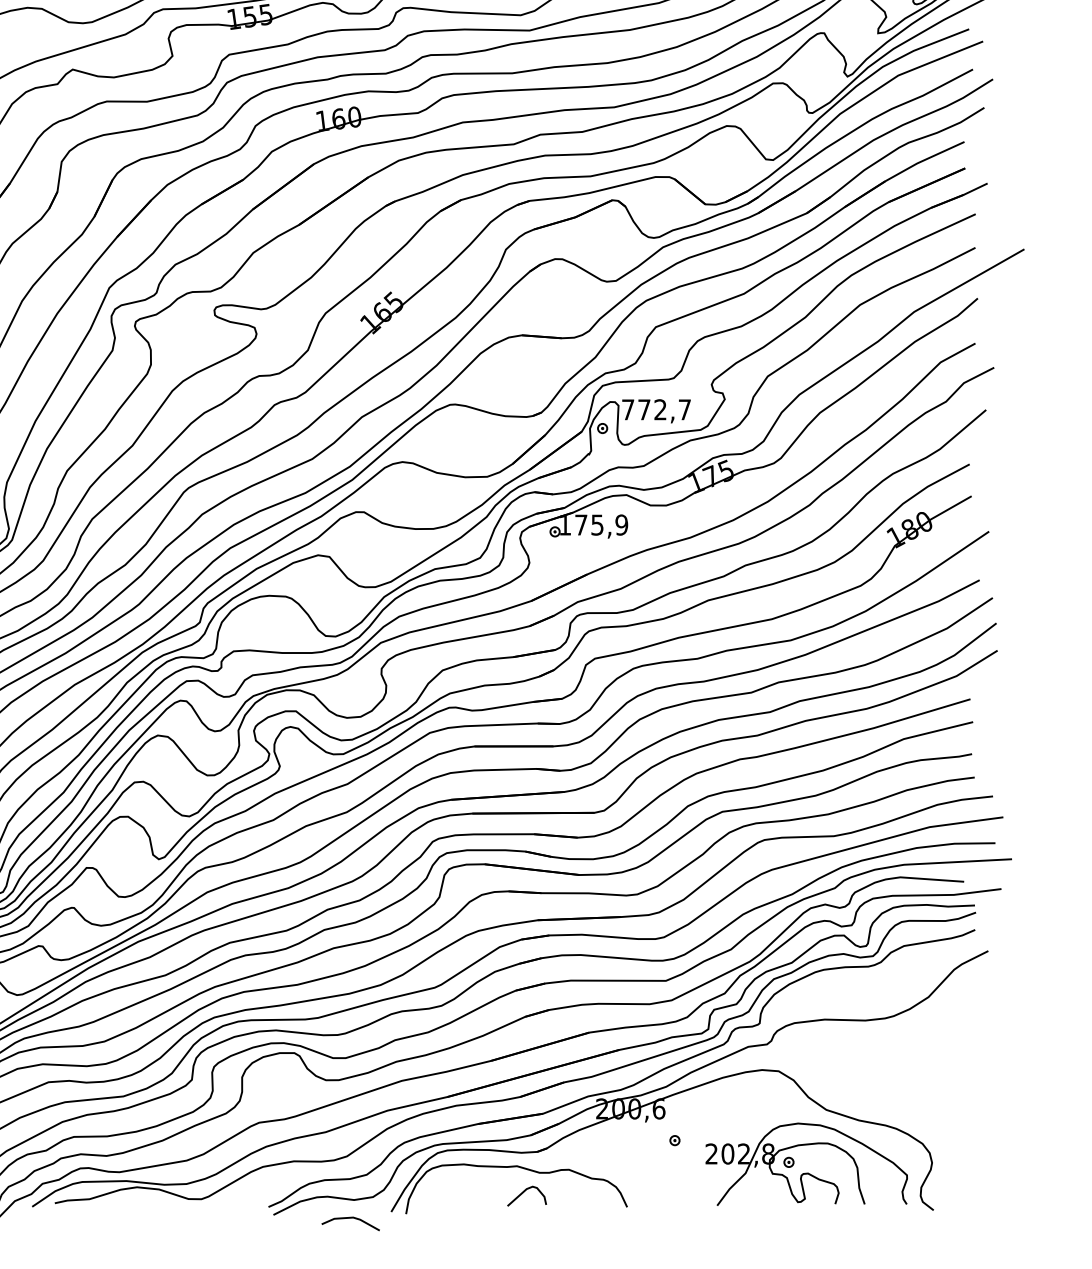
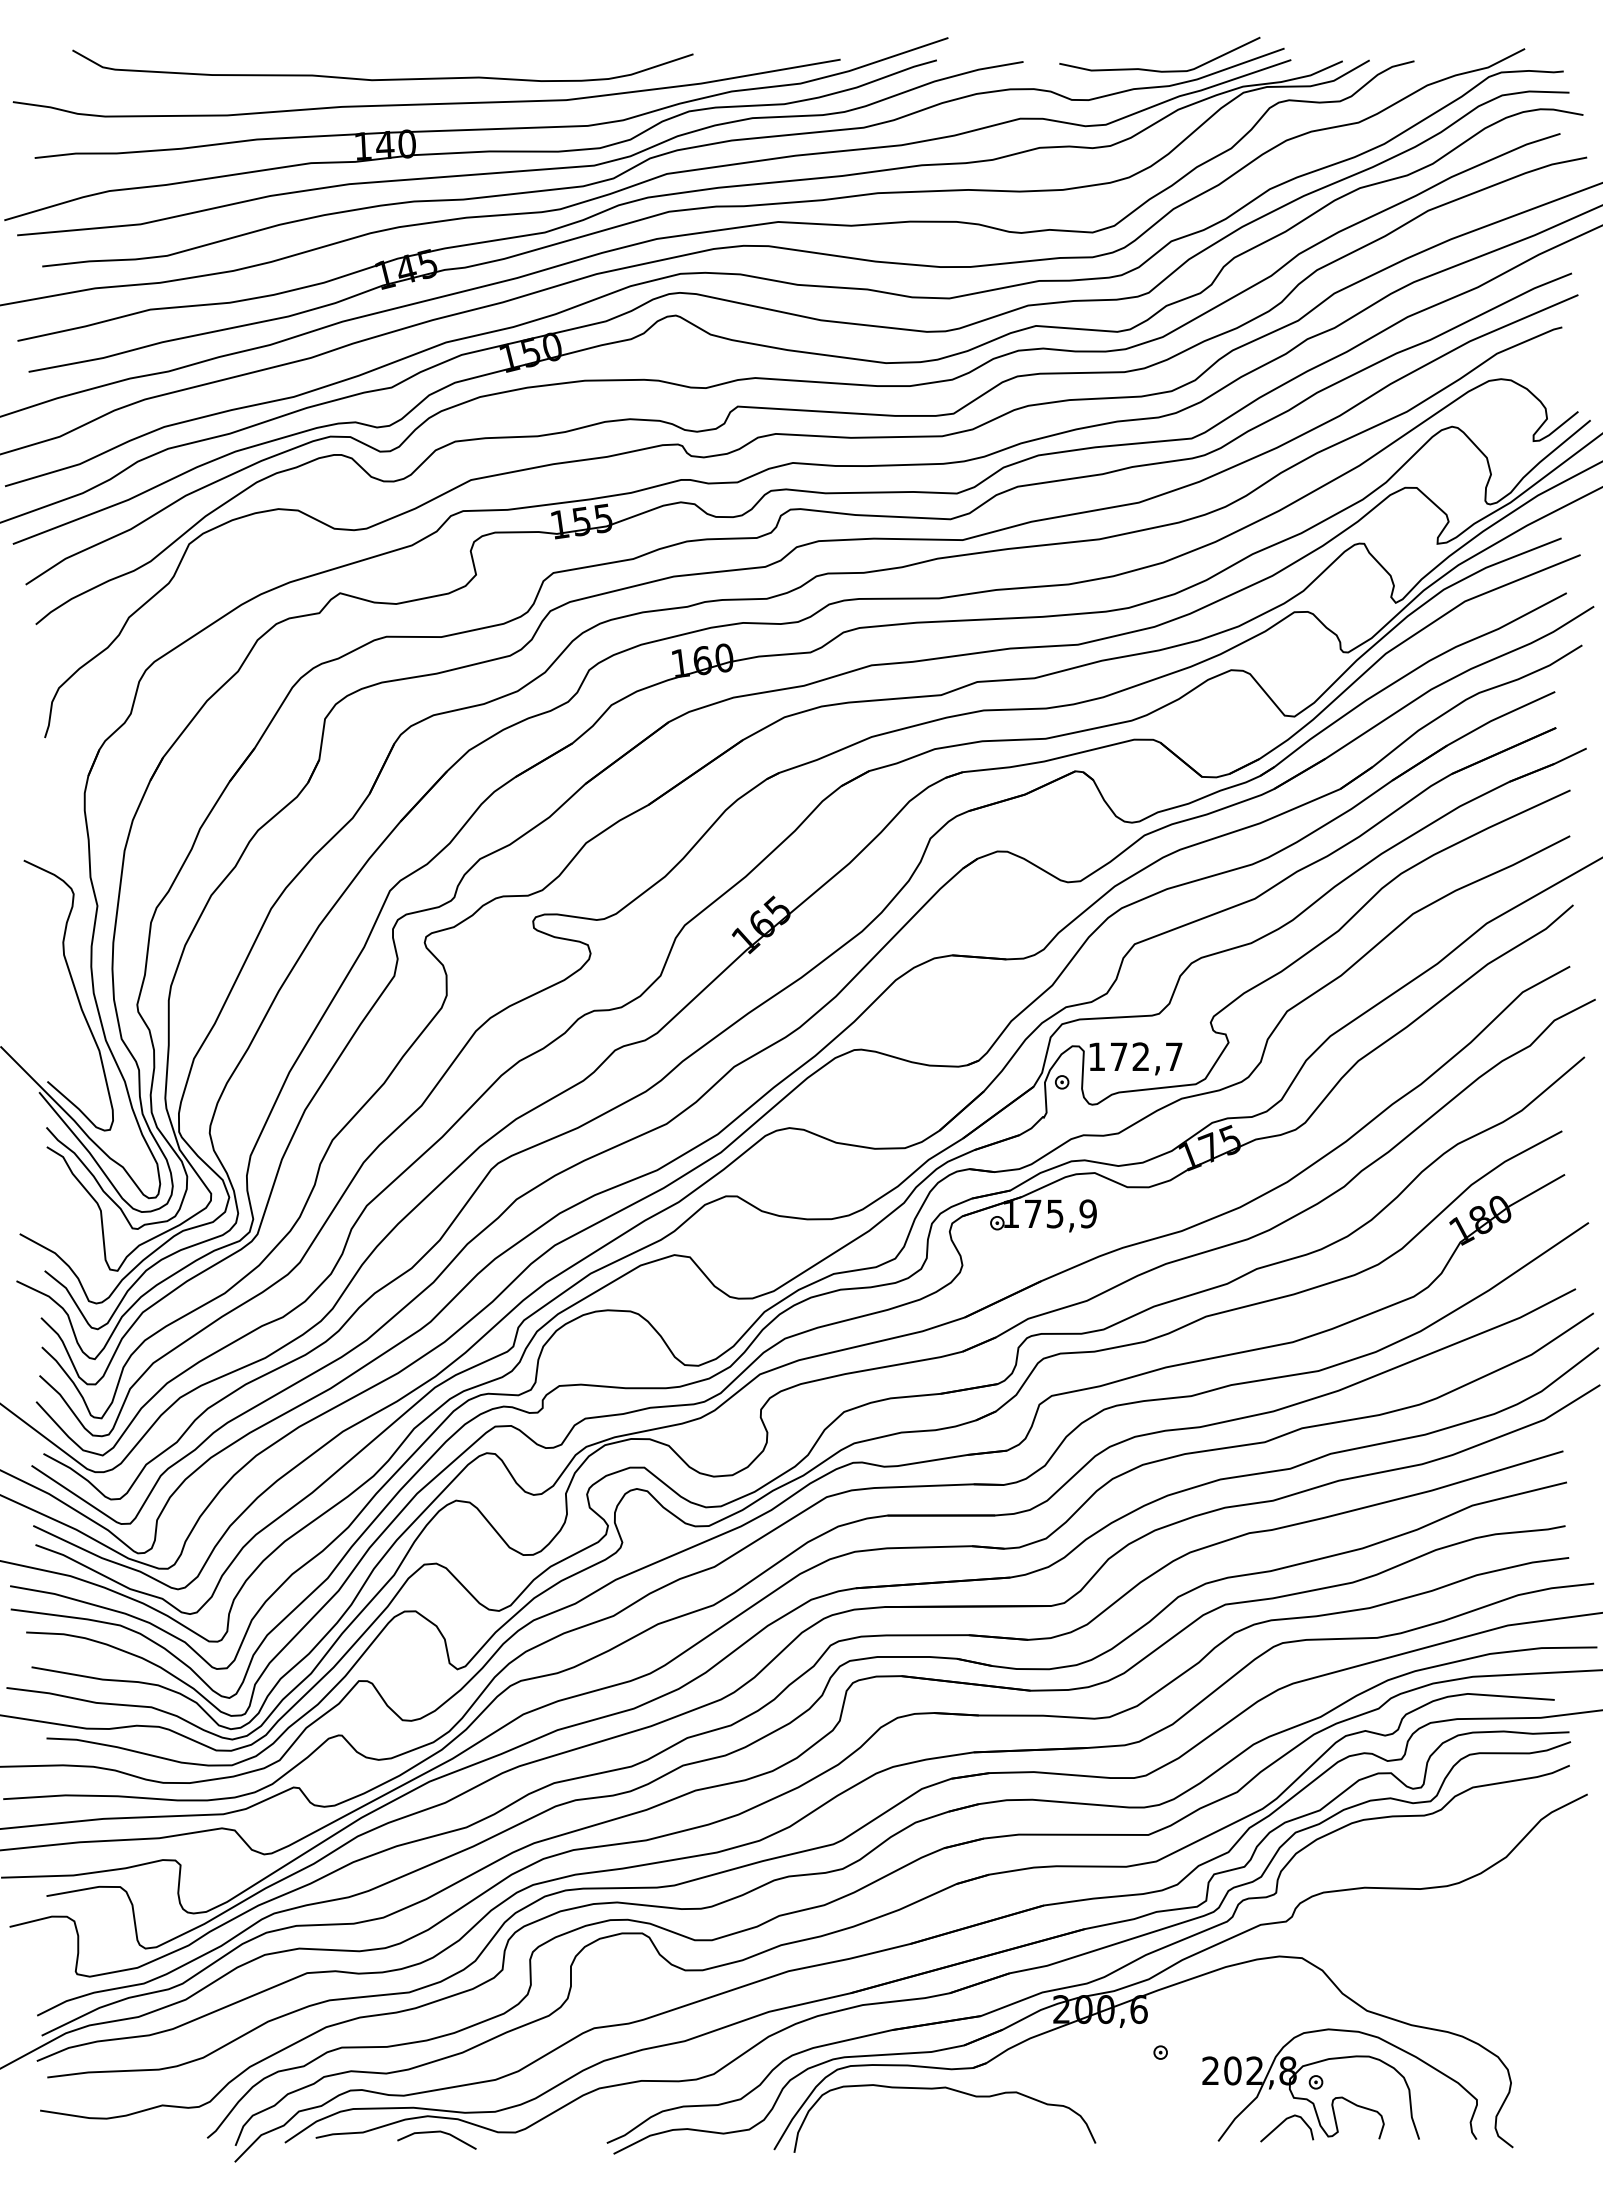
text: (627, 409) -> (1096, 1056), 772,7 -> 172,7
curve: (523, 1192) -> (1282, 2123), moved
line: (350, 1218) -> (436, 2132), moved

